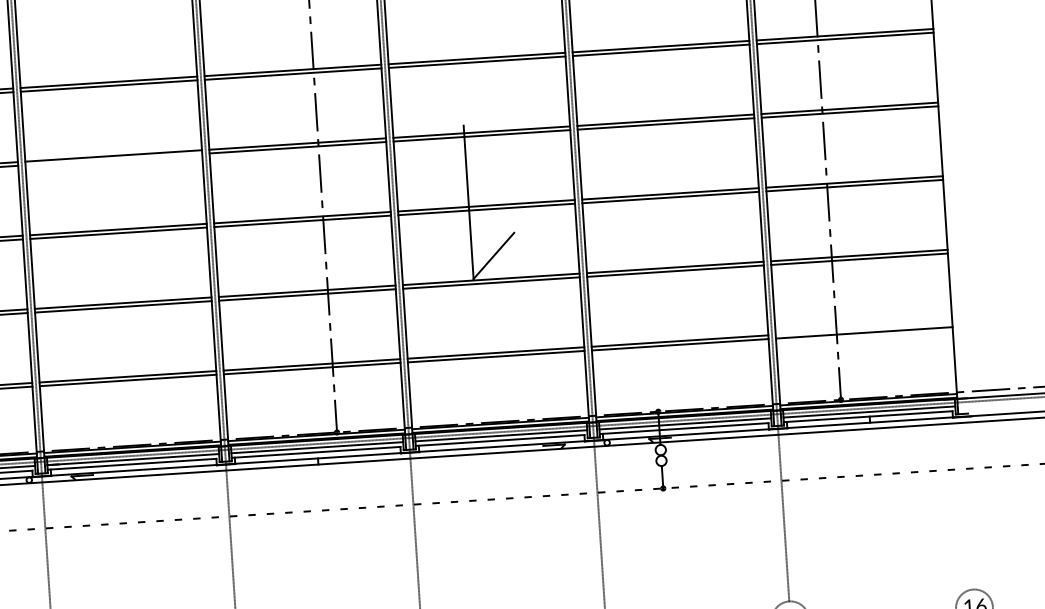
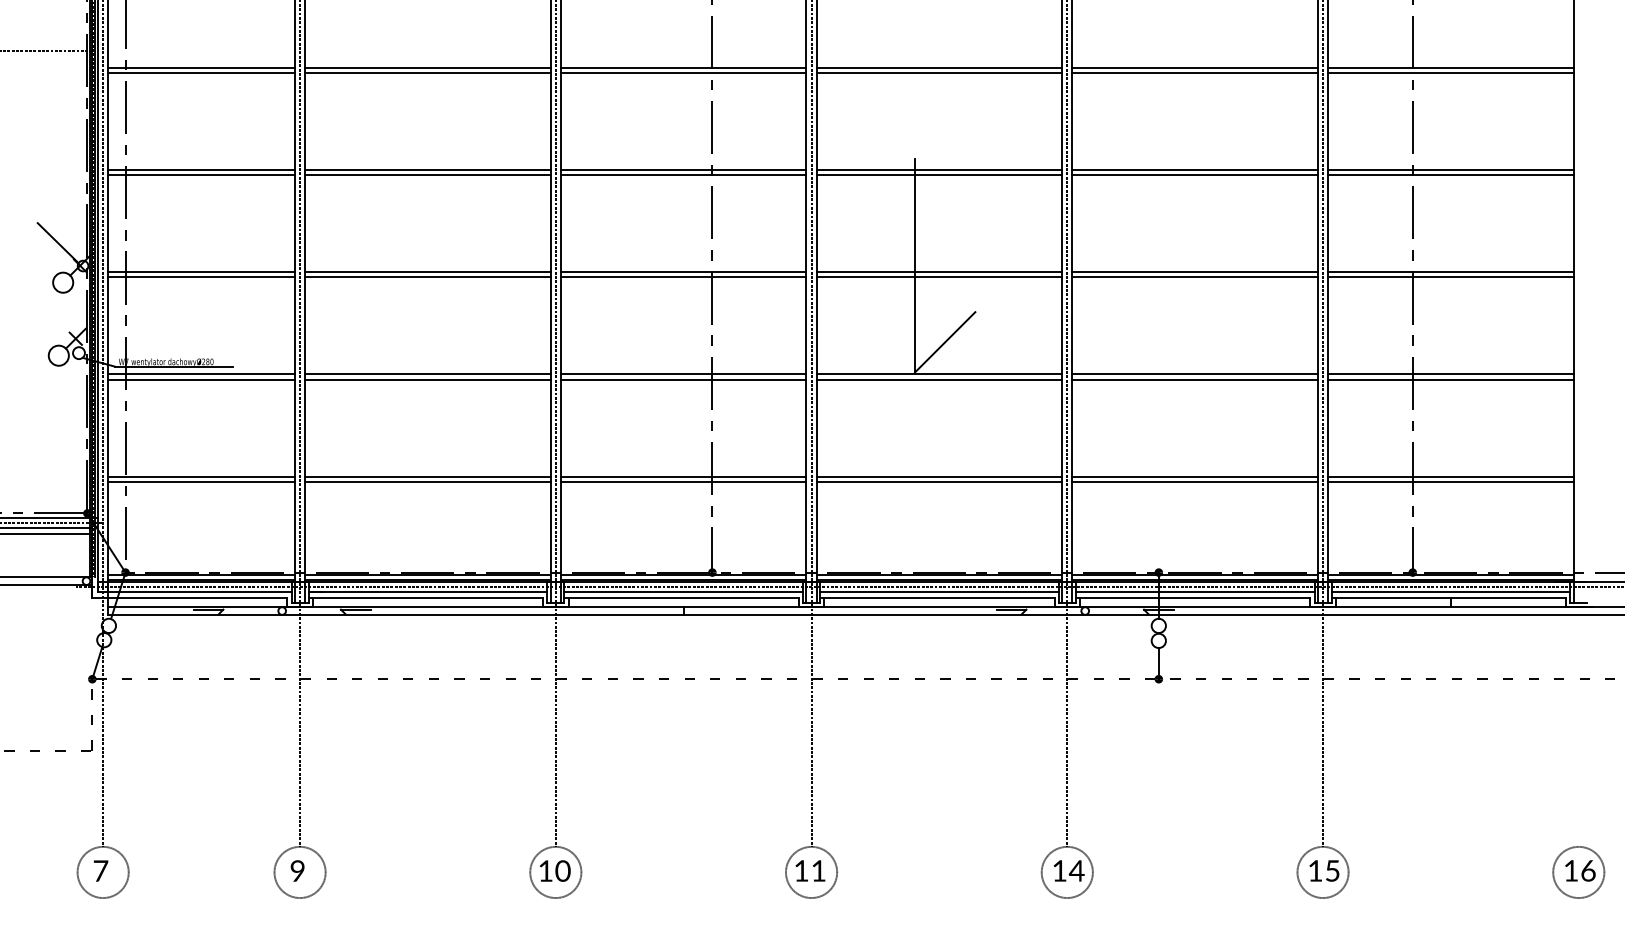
line: (113, 160) -> (427, 175), added
line: (863, 329) -> (1450, 476), added

